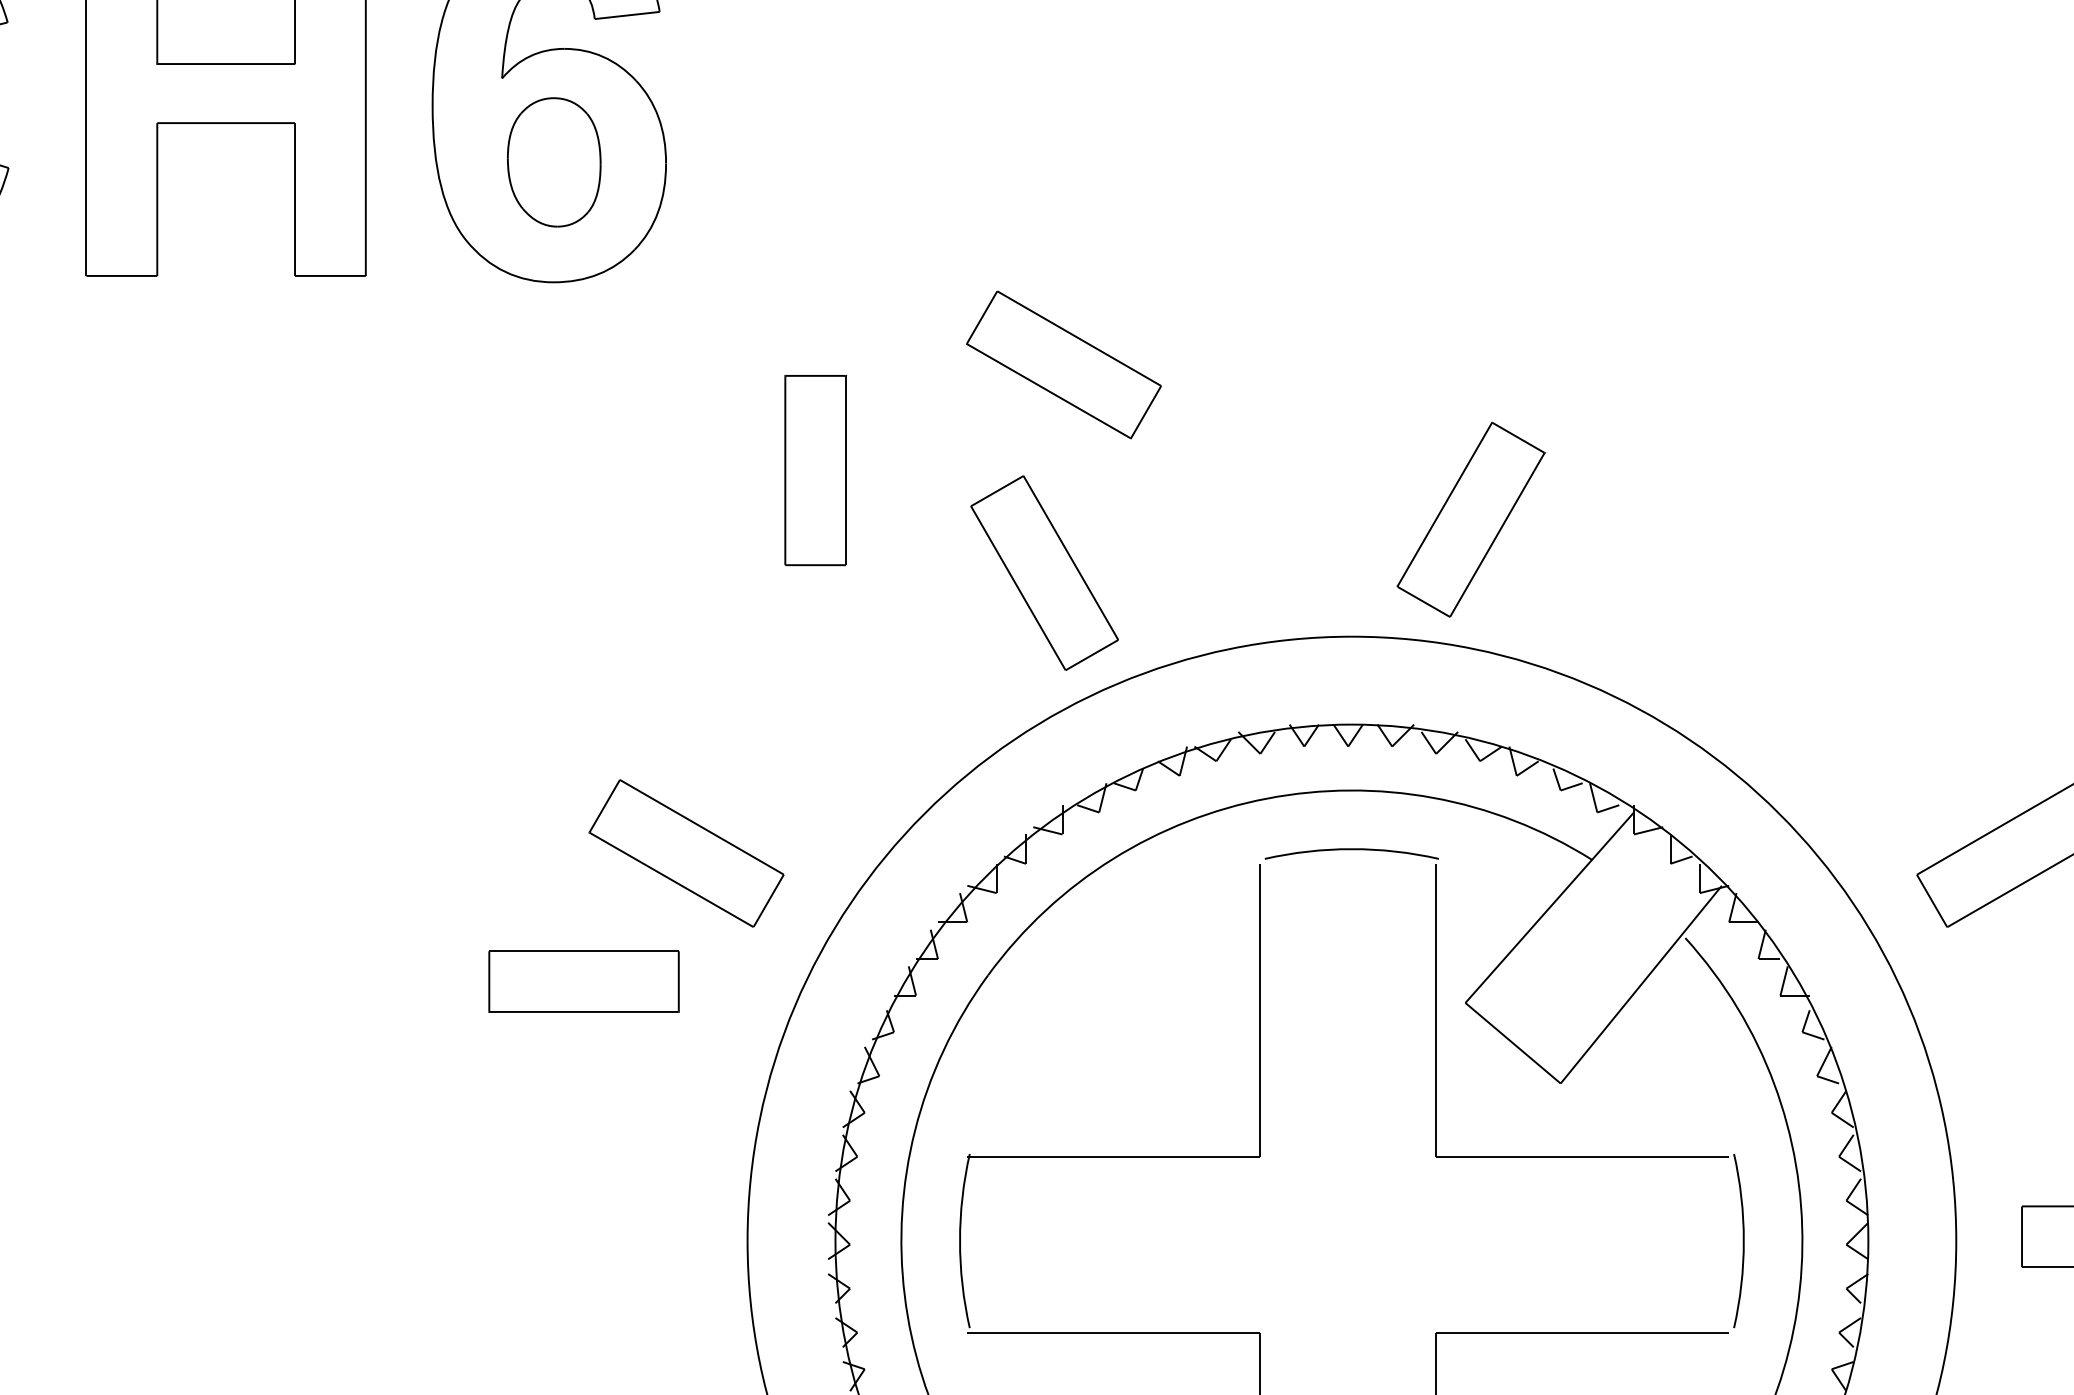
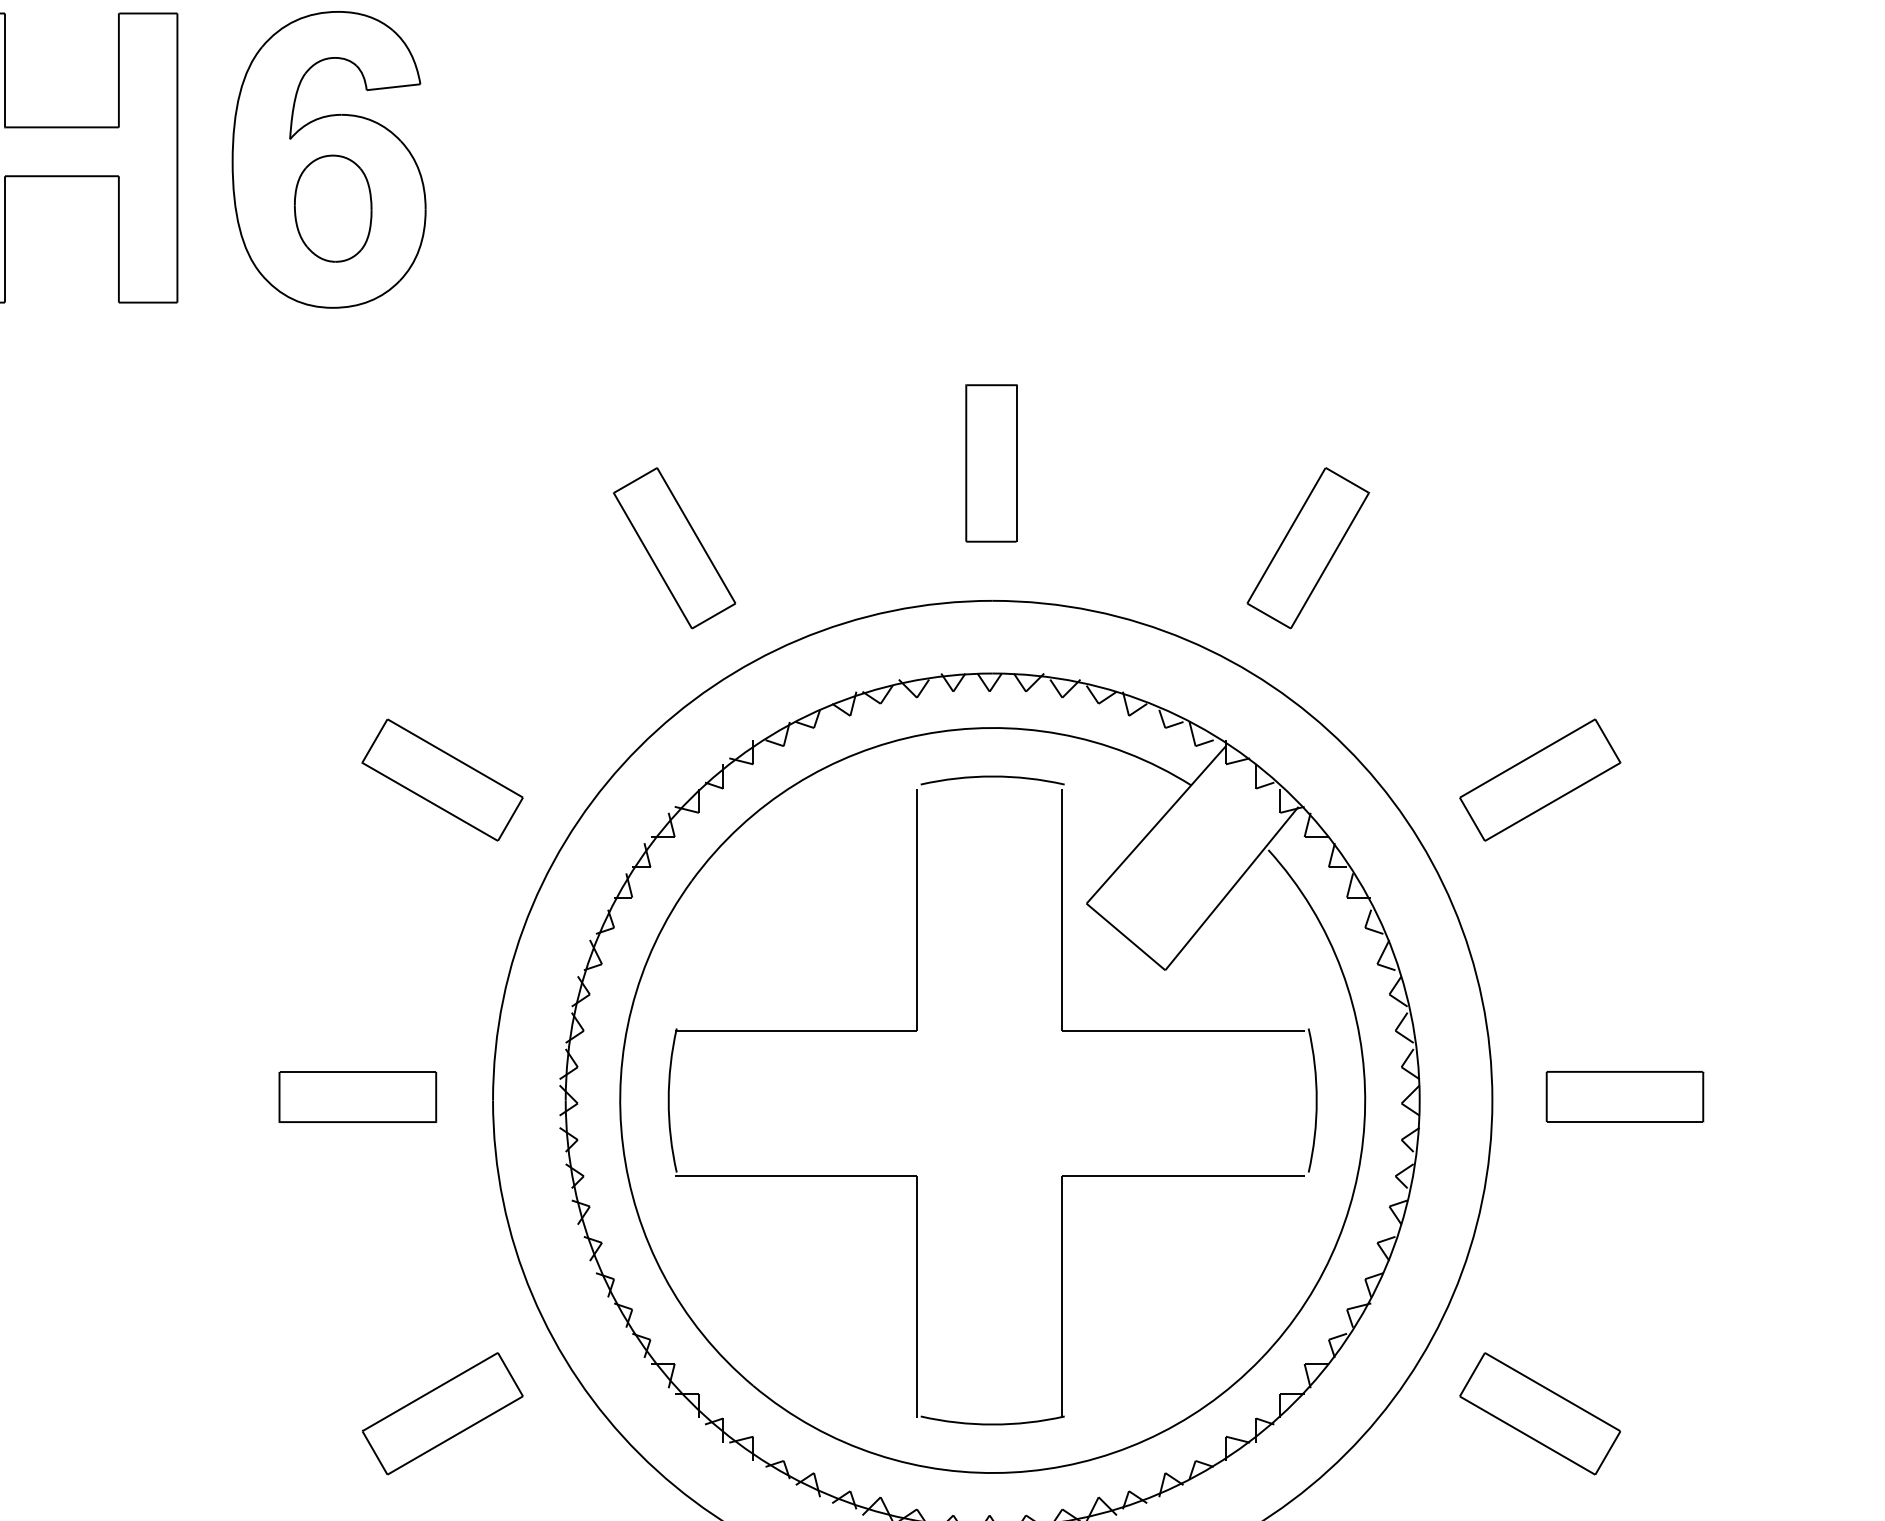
part: (1063, 364) -> (754, 375), removed
part: (815, 470) -> (991, 463), moved
part: (1471, 520) -> (1308, 548), moved
part: (1044, 573) -> (674, 548), moved
part: (583, 980) -> (357, 1096), moved

